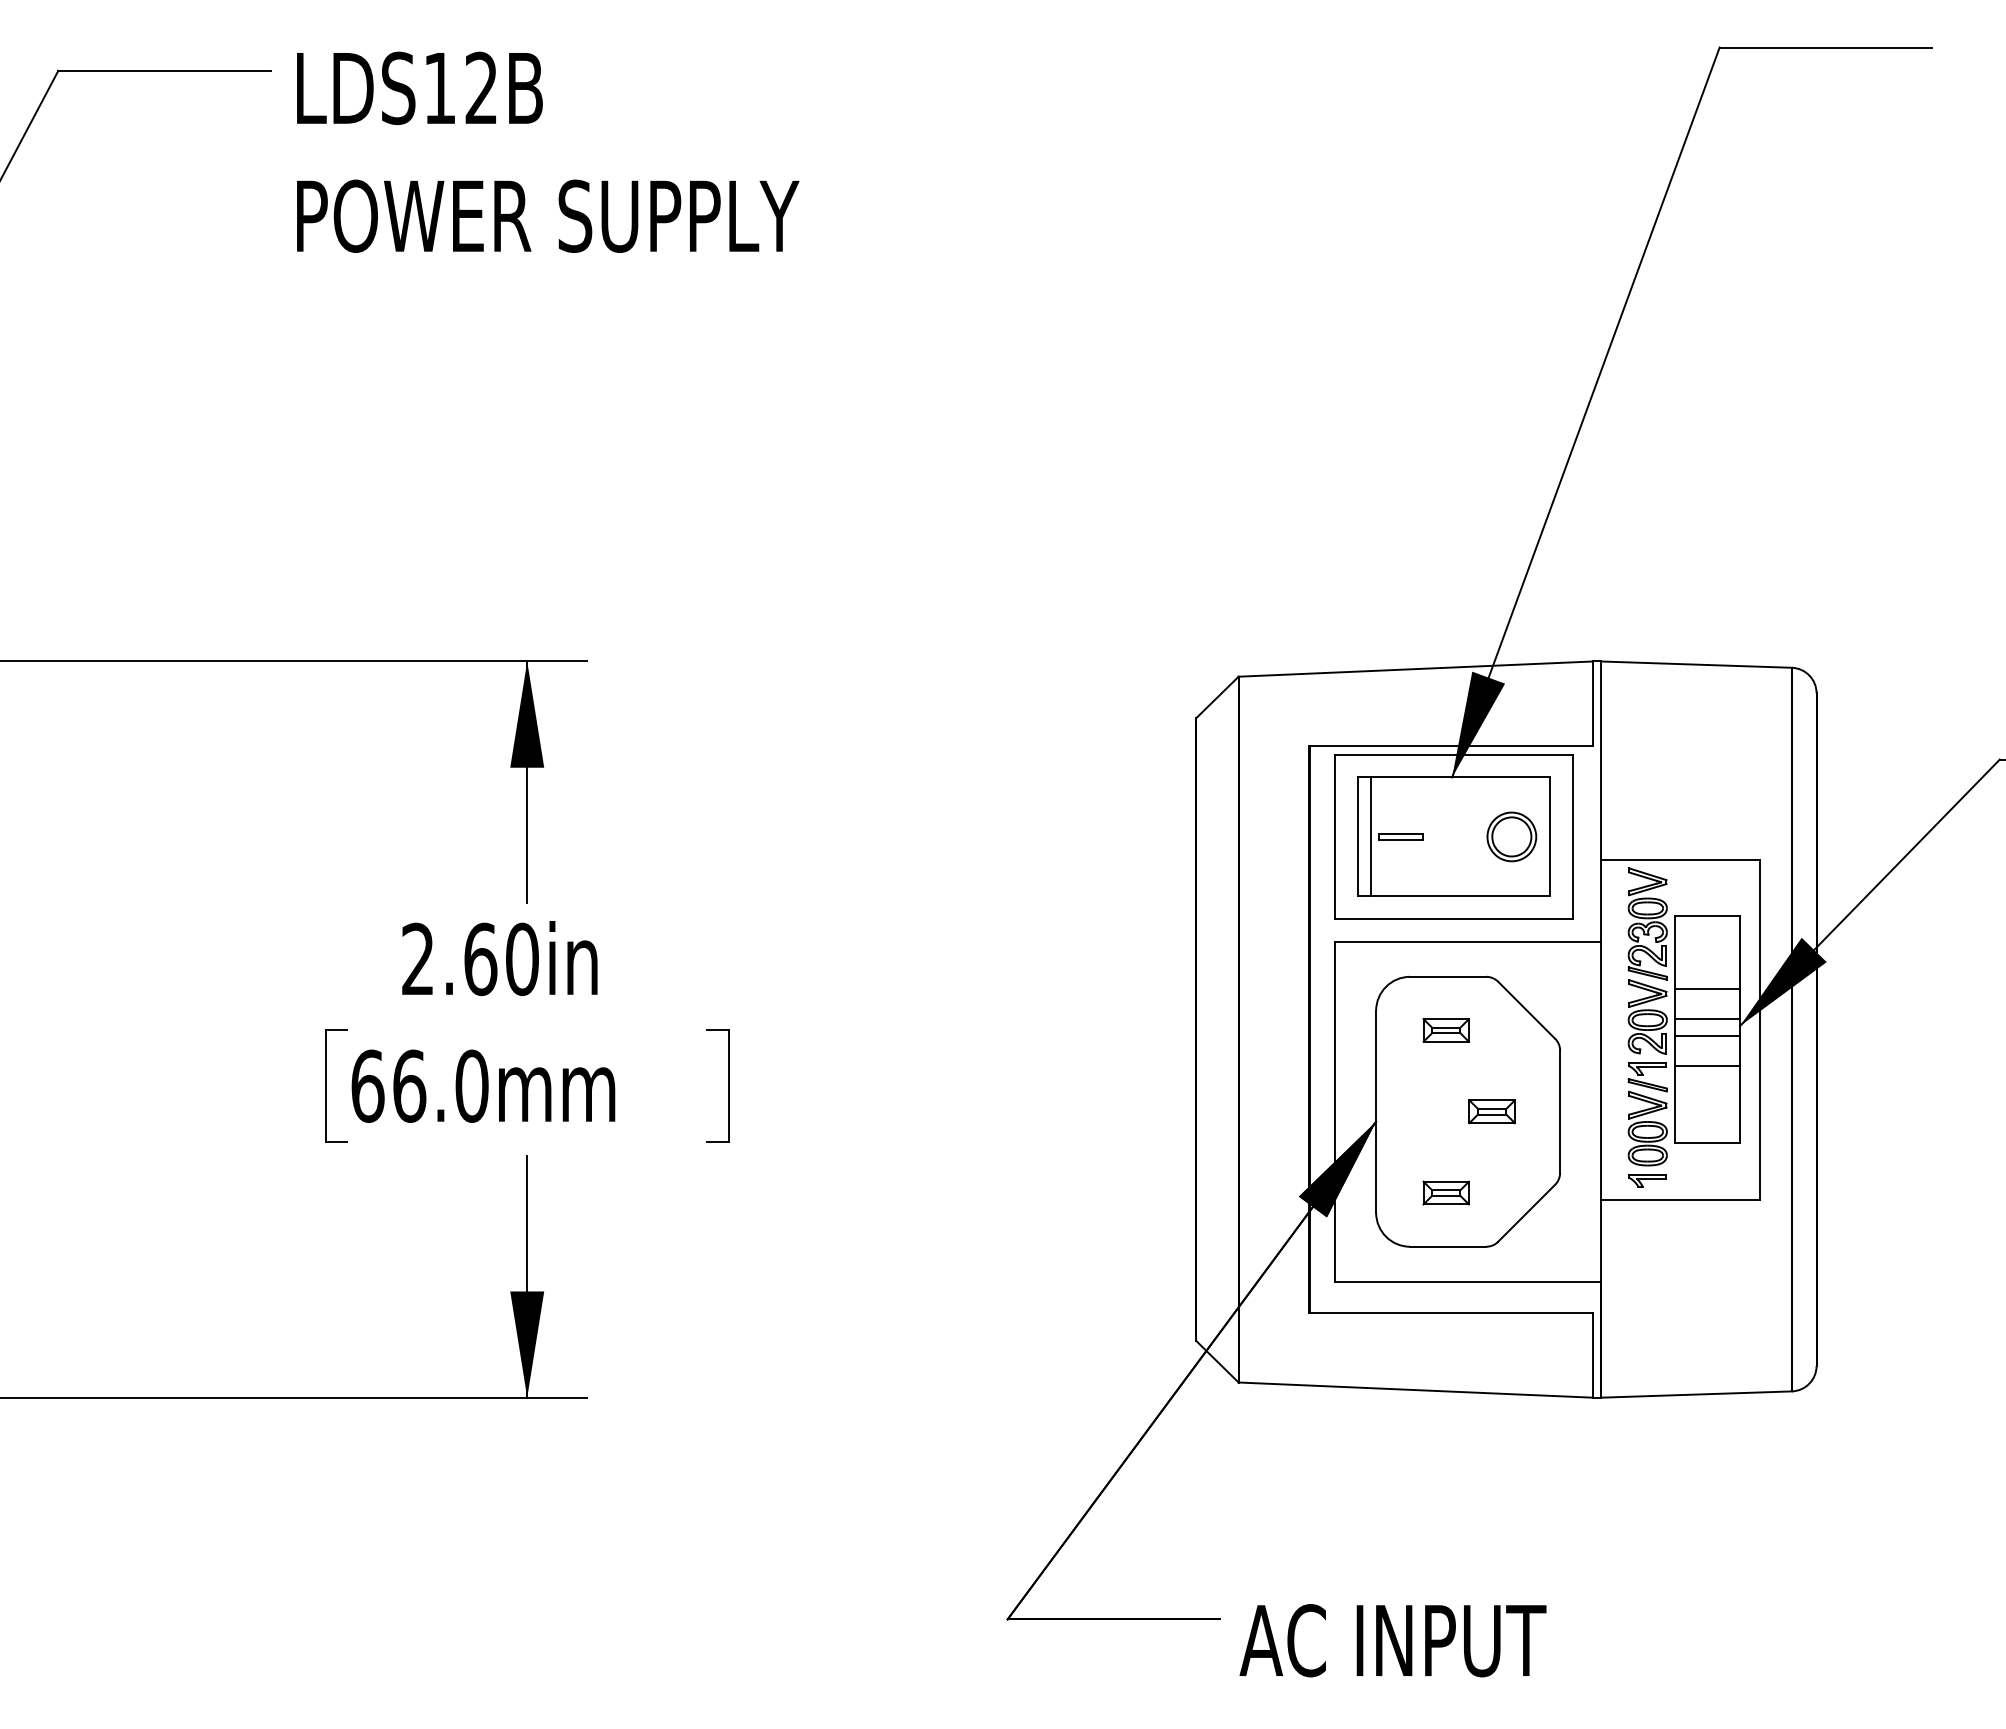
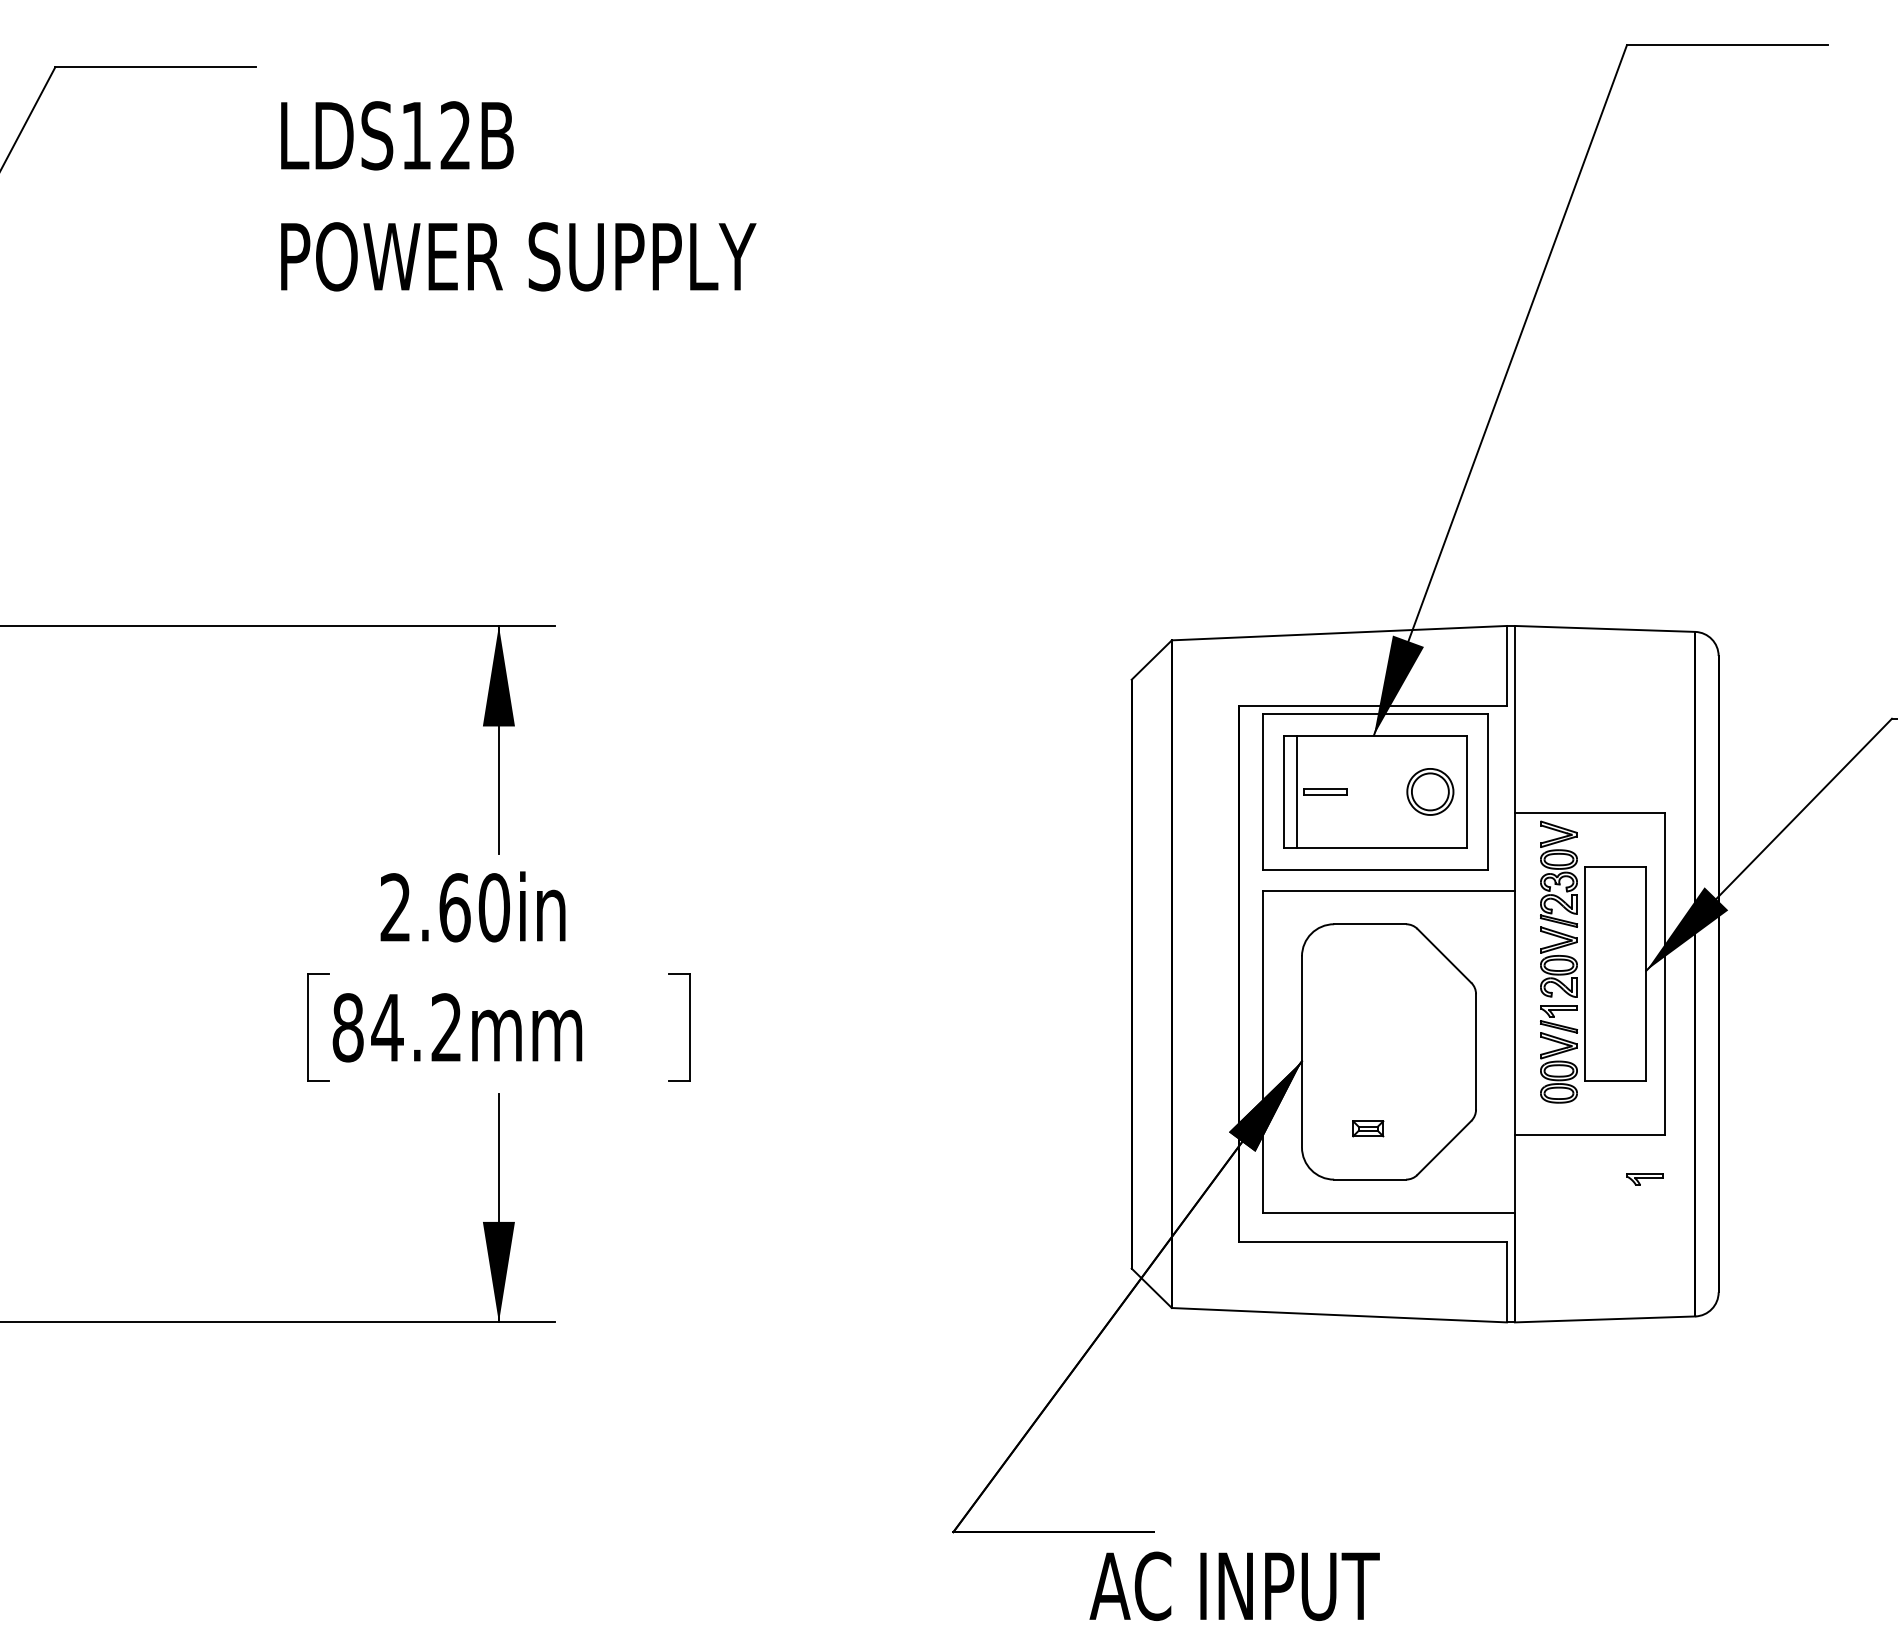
text: (548, 151) -> (519, 195), moved
line: (1707, 989) -> (1615, 936), removed
line: (1707, 1018) -> (1615, 963), removed
part: (1445, 1030) -> (1367, 975), removed
line: (1707, 1035) -> (1615, 979), removed
line: (1707, 1065) -> (1615, 1008), removed
text: (419, 1085) -> (397, 1027), 66.0mm -> 84.2mm
part: (1491, 1111) -> (1411, 1051), removed
part: (1647, 1180) -> (1644, 1179), moved
part: (1445, 1192) -> (1367, 1128), size x0.7
text: (1392, 1640) -> (1234, 1586), moved

